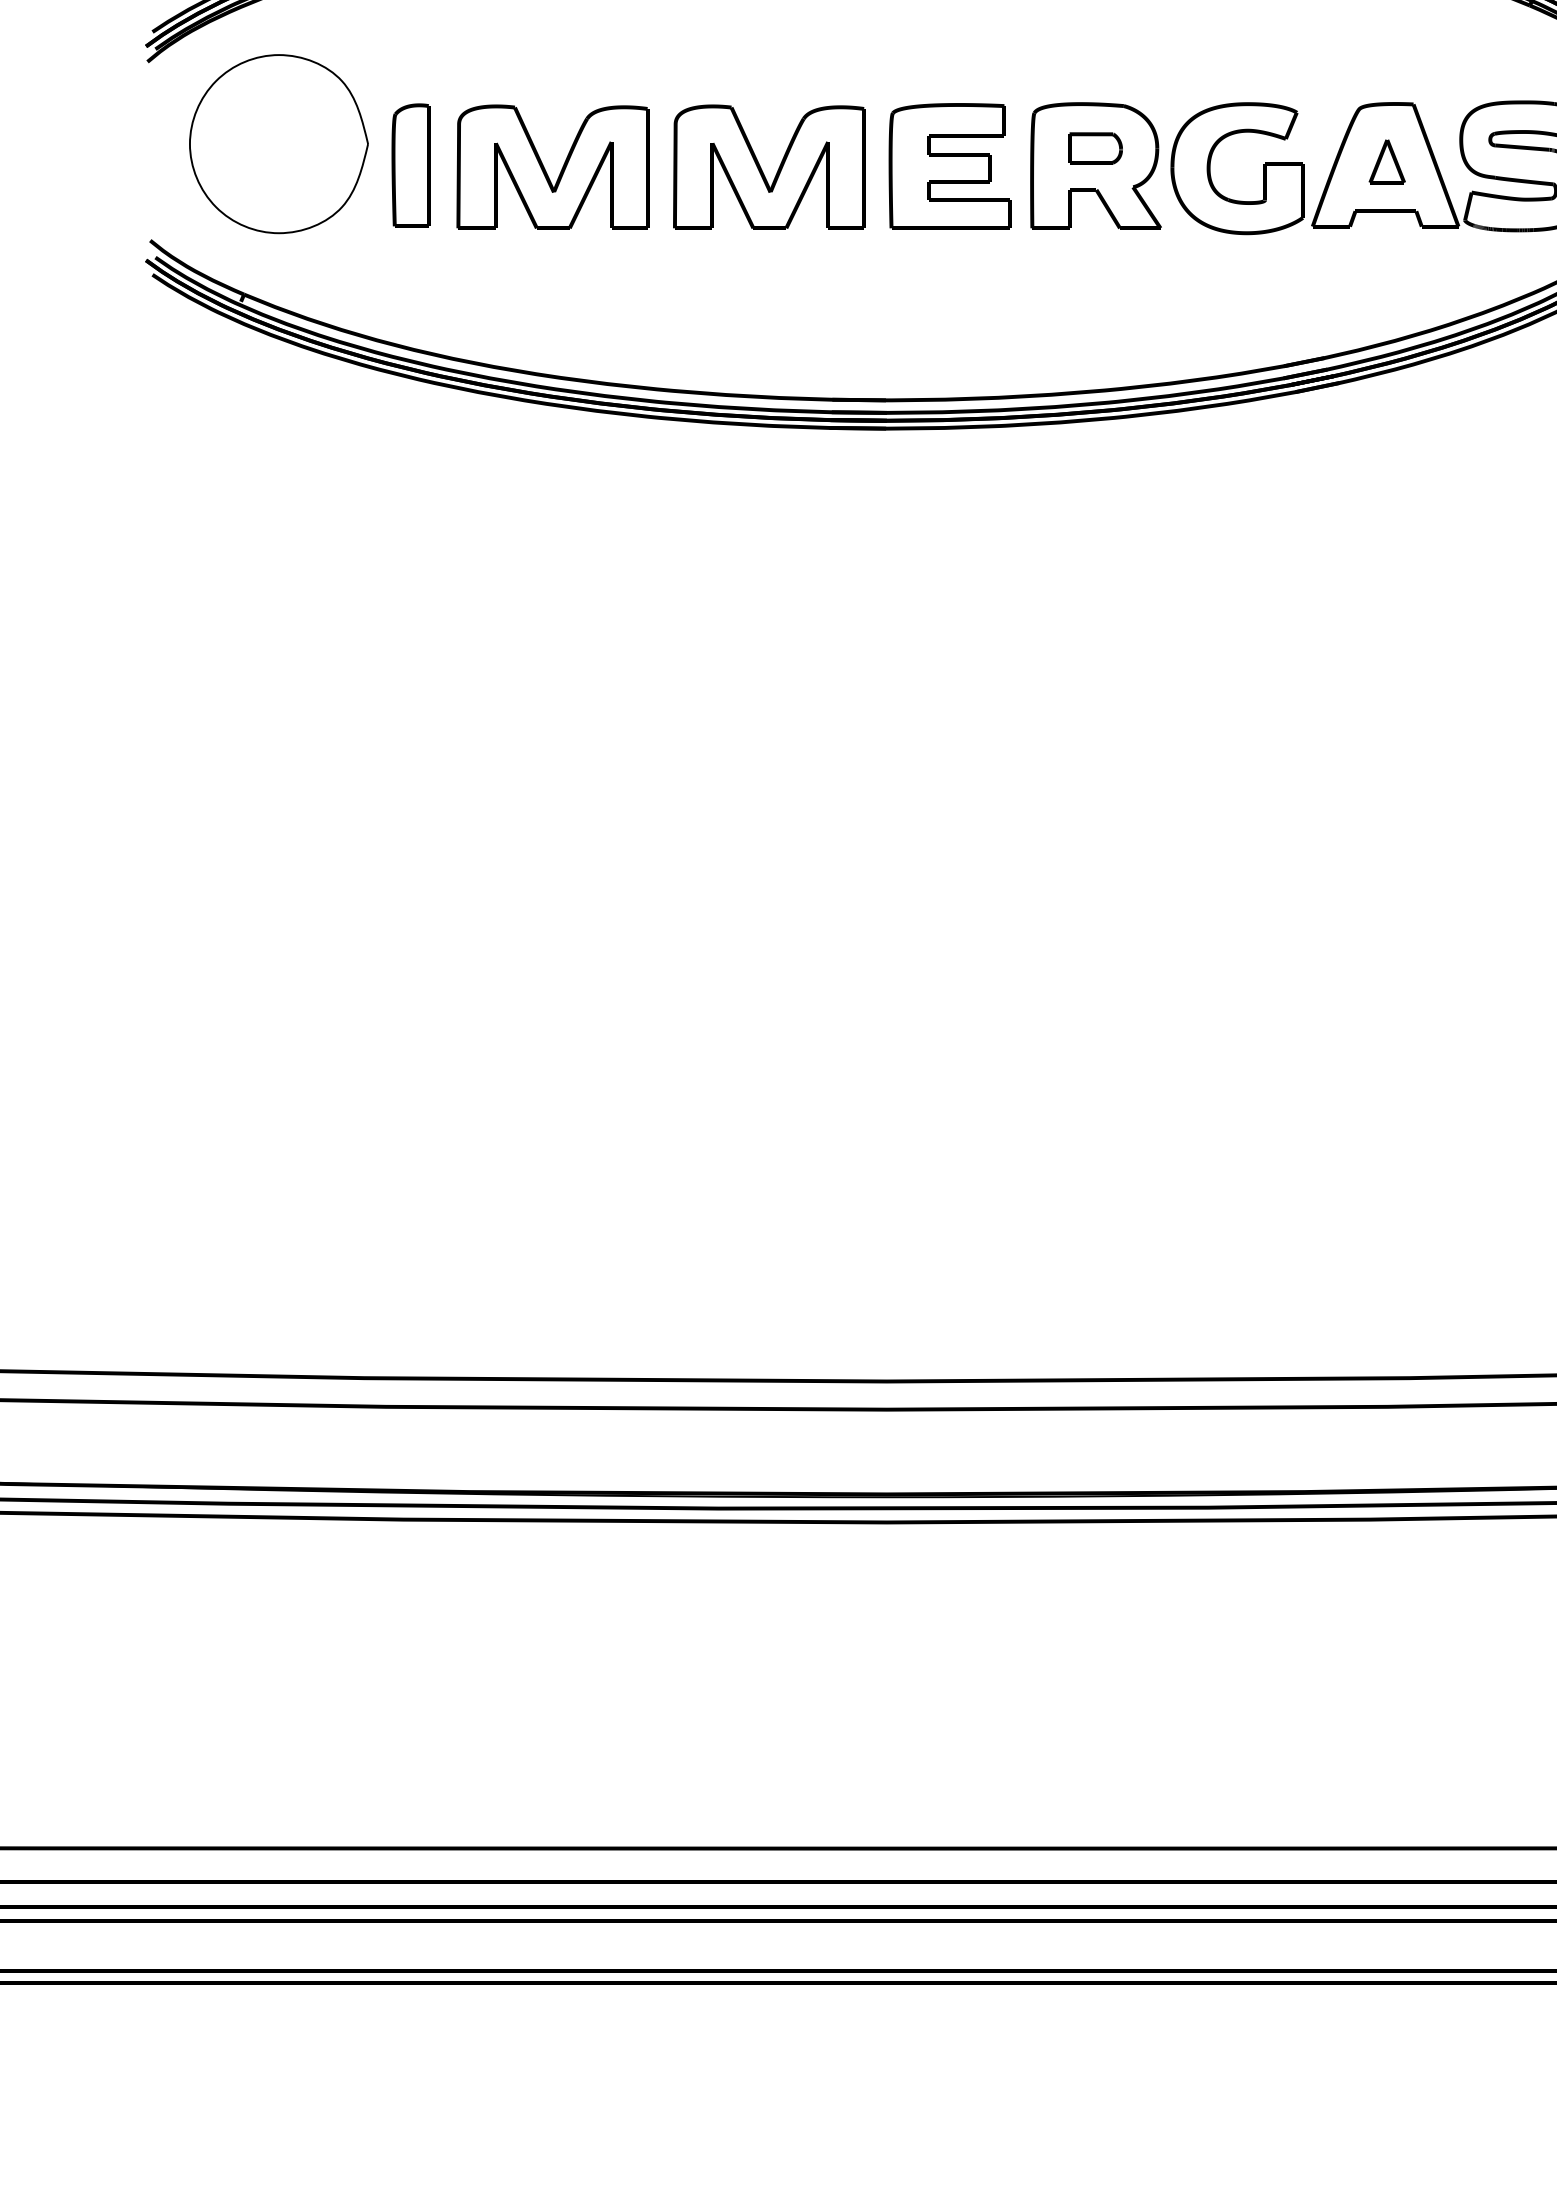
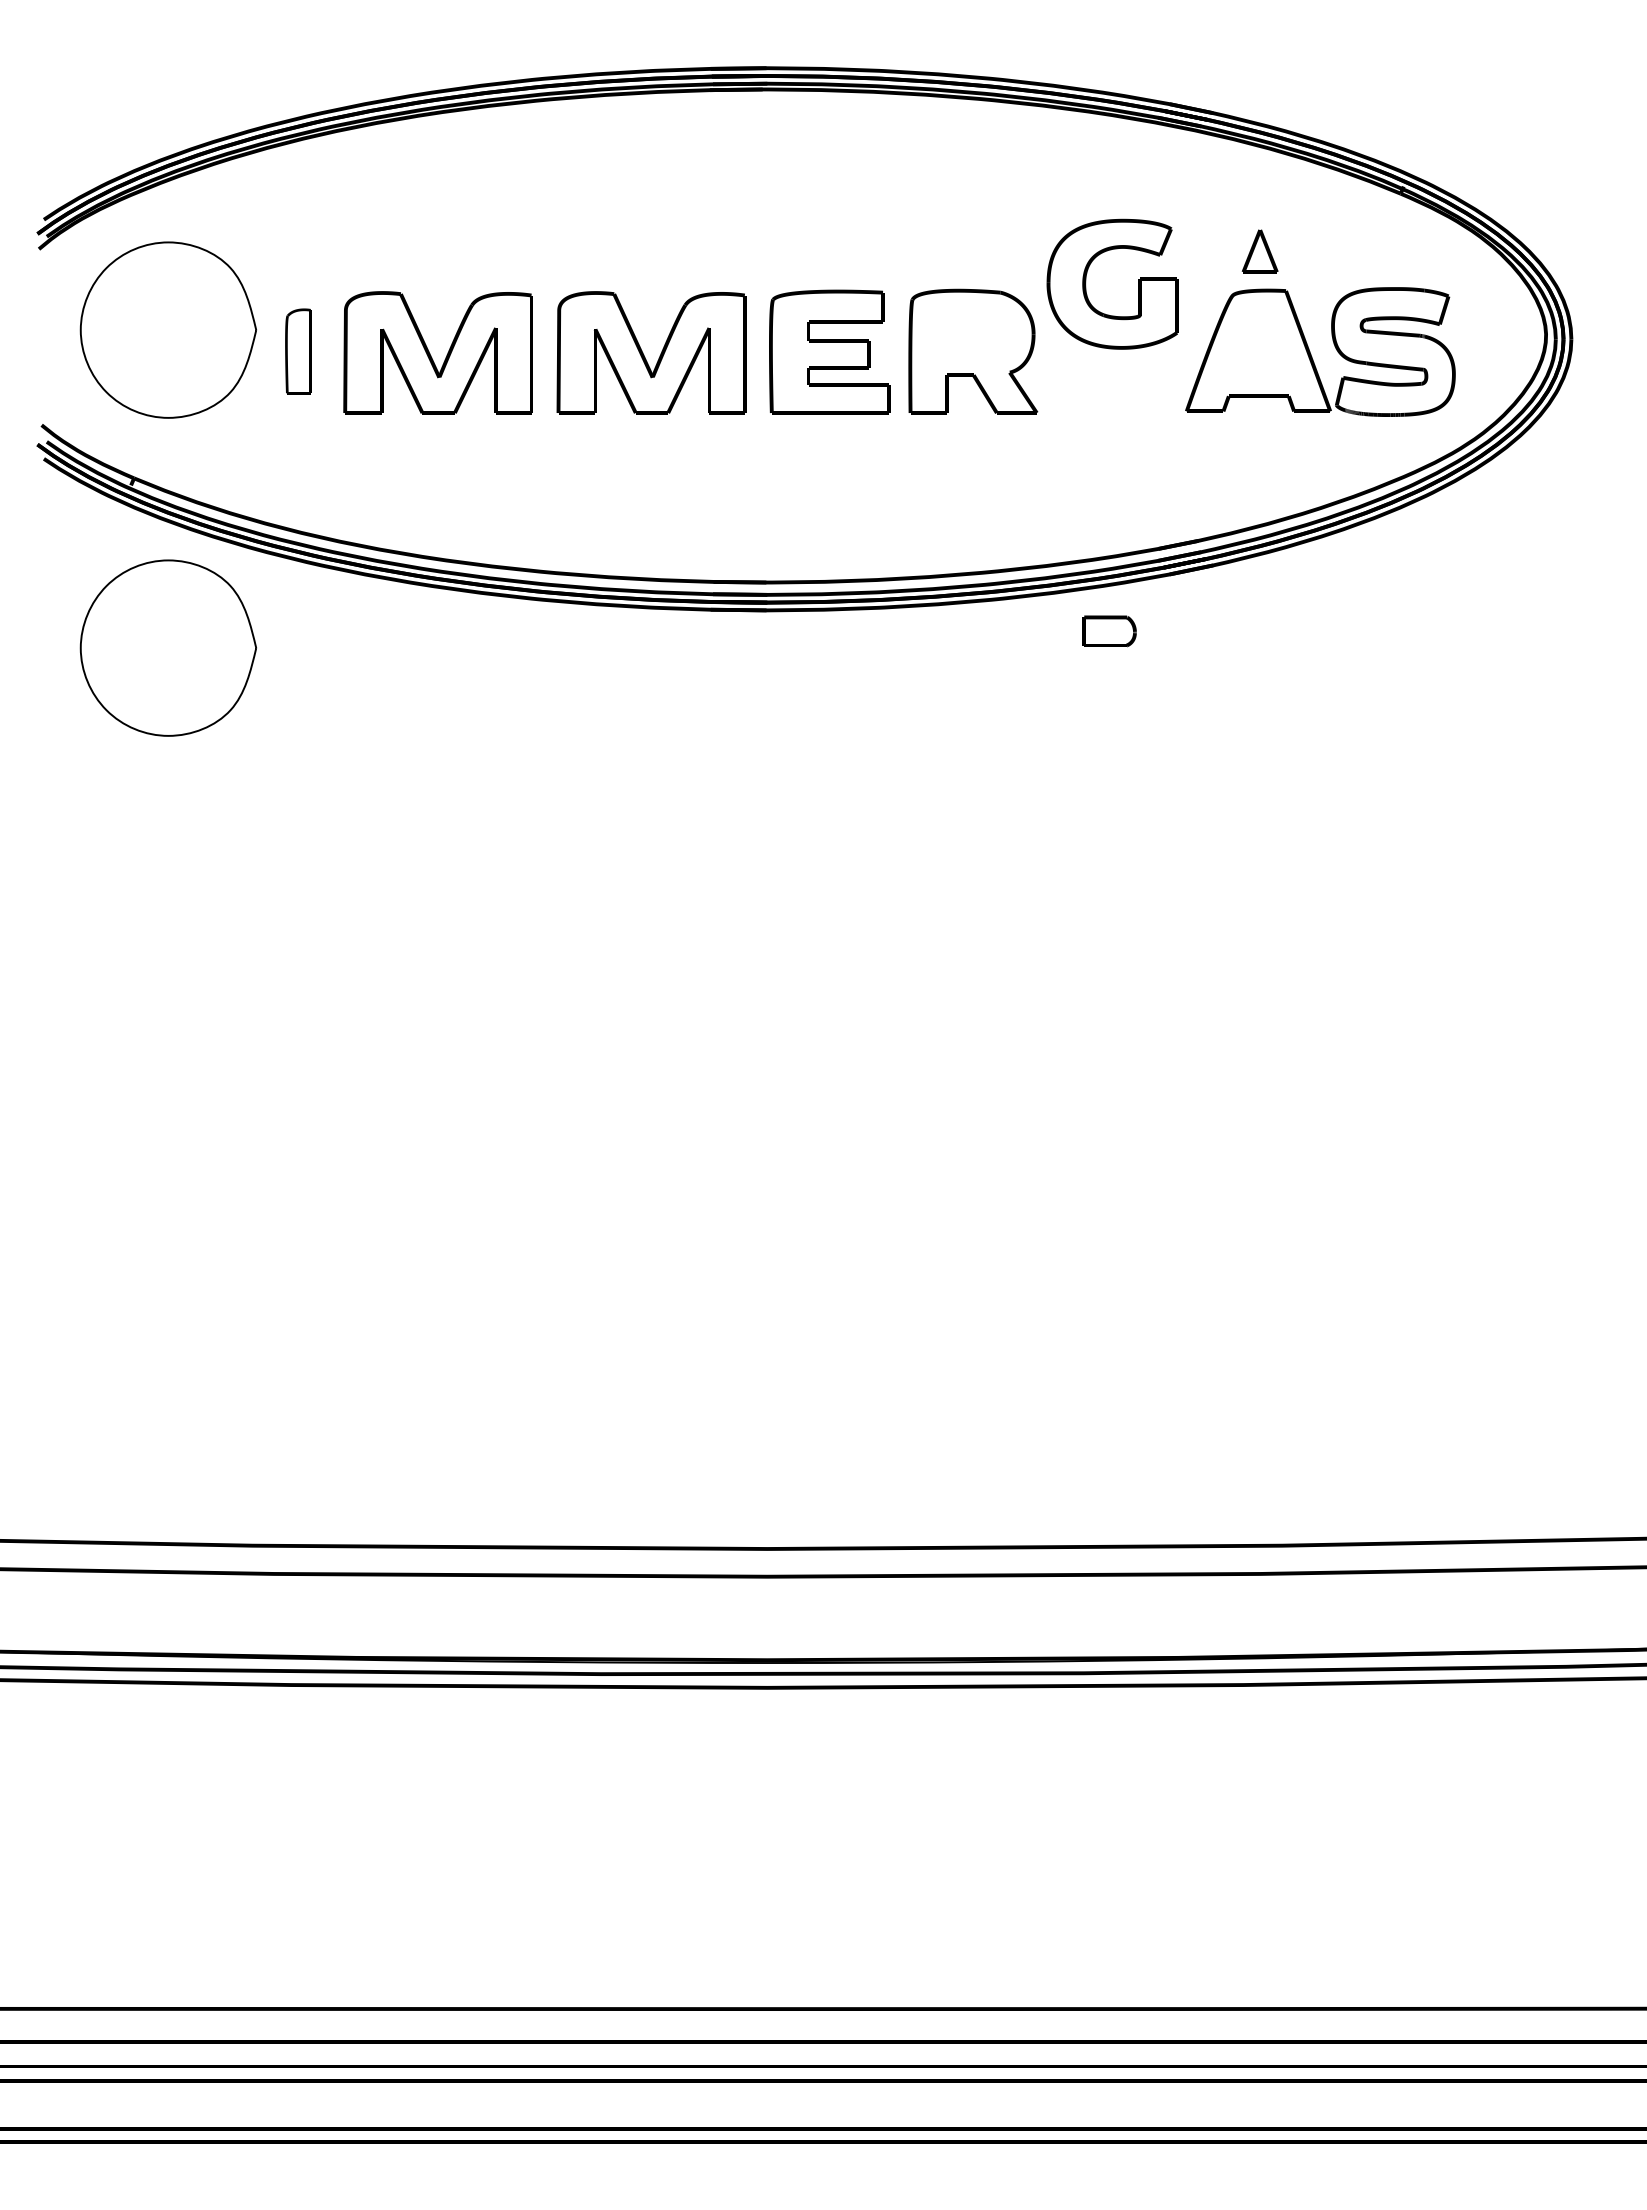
part: (1095, 148) -> (1109, 631), moved
part: (1386, 161) -> (1259, 251), moved
part: (410, 165) -> (298, 351), size x0.7
part: (1263, 167) -> (1138, 283), moved
part: (278, 466) -> (167, 647), added

